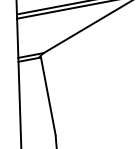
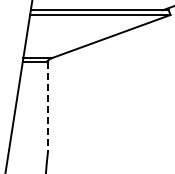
line: (48, 97) -> (48, 107), solid -> dashed

